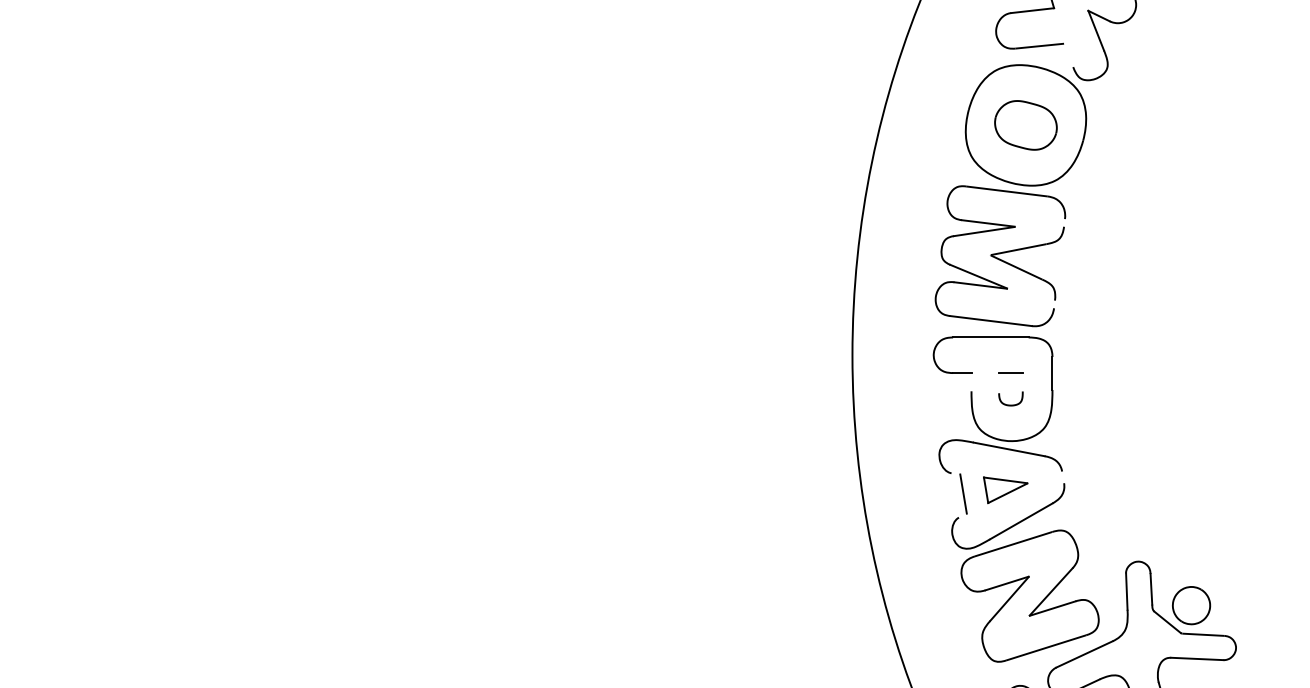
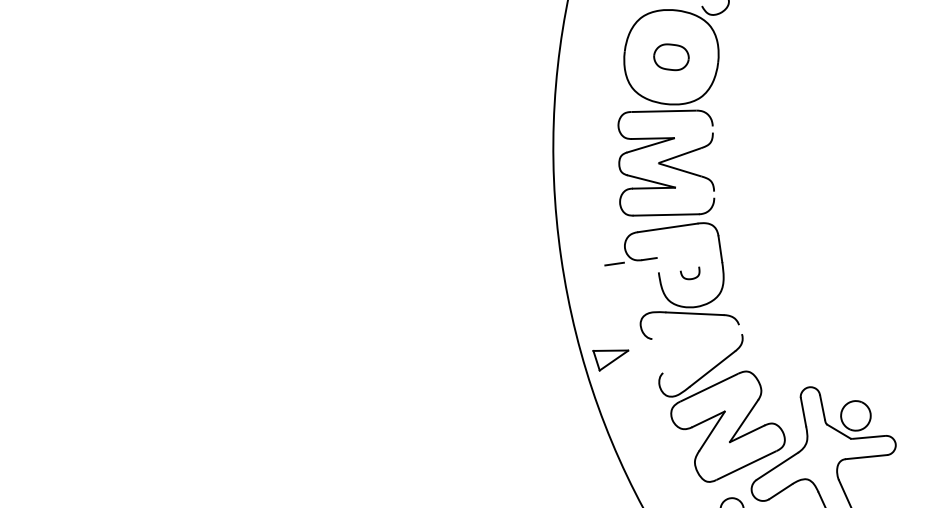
part: (1025, 125) -> (671, 57), size x0.7
line: (1010, 372) -> (614, 263), moved
part: (1005, 490) -> (611, 358), moved
line: (963, 493) -> (664, 353), removed

